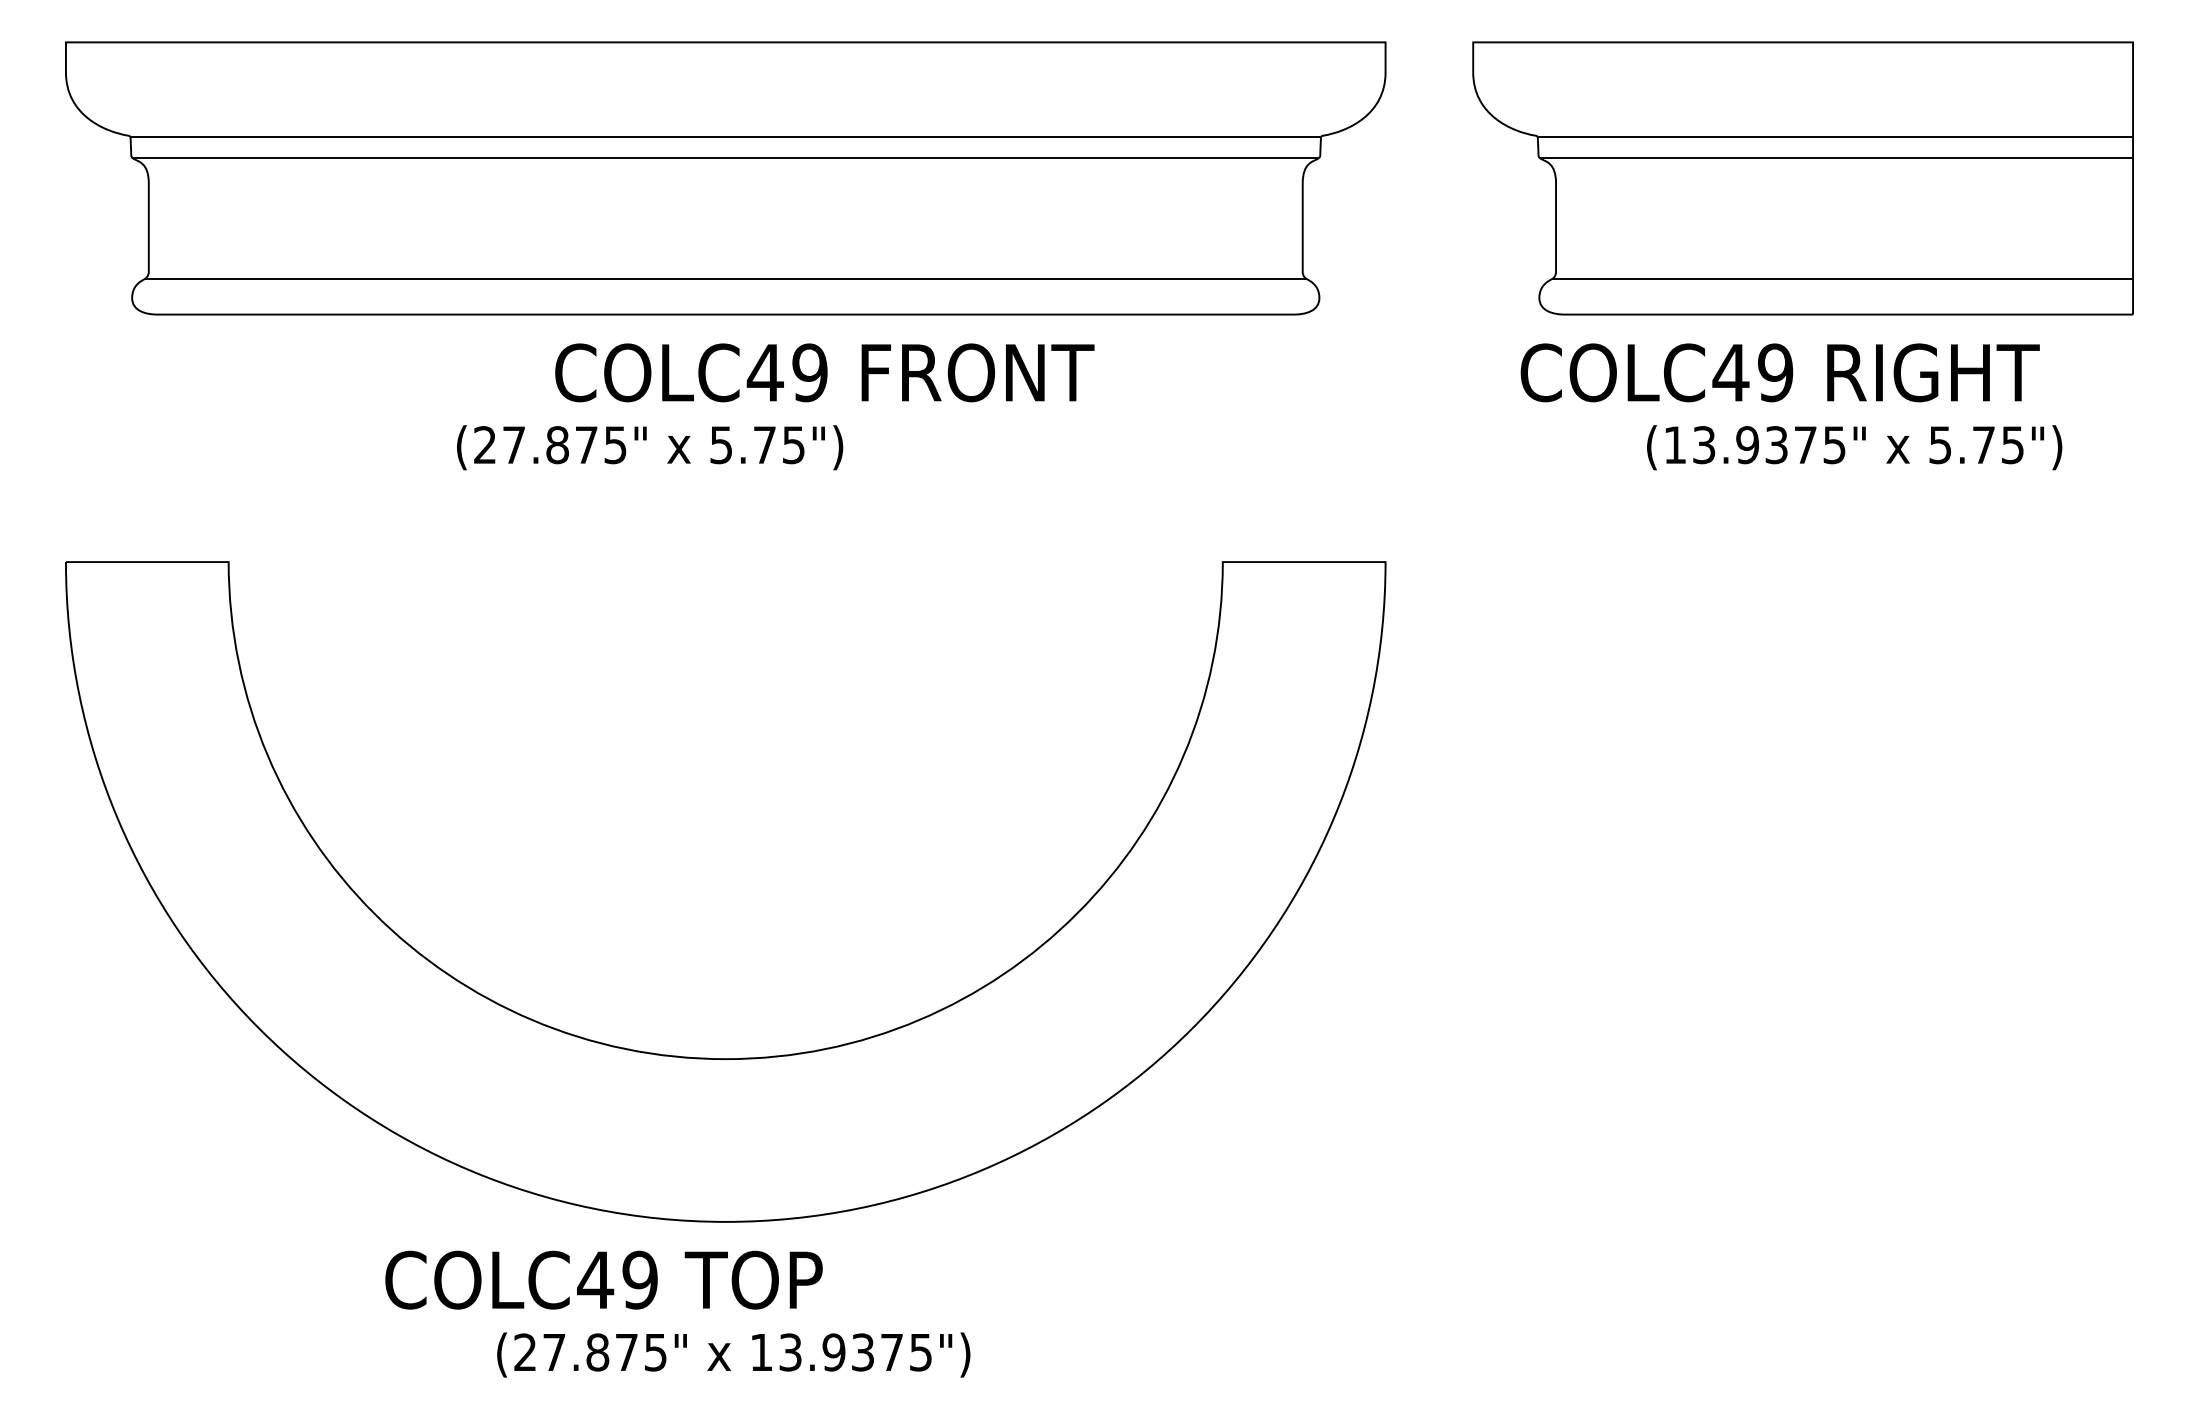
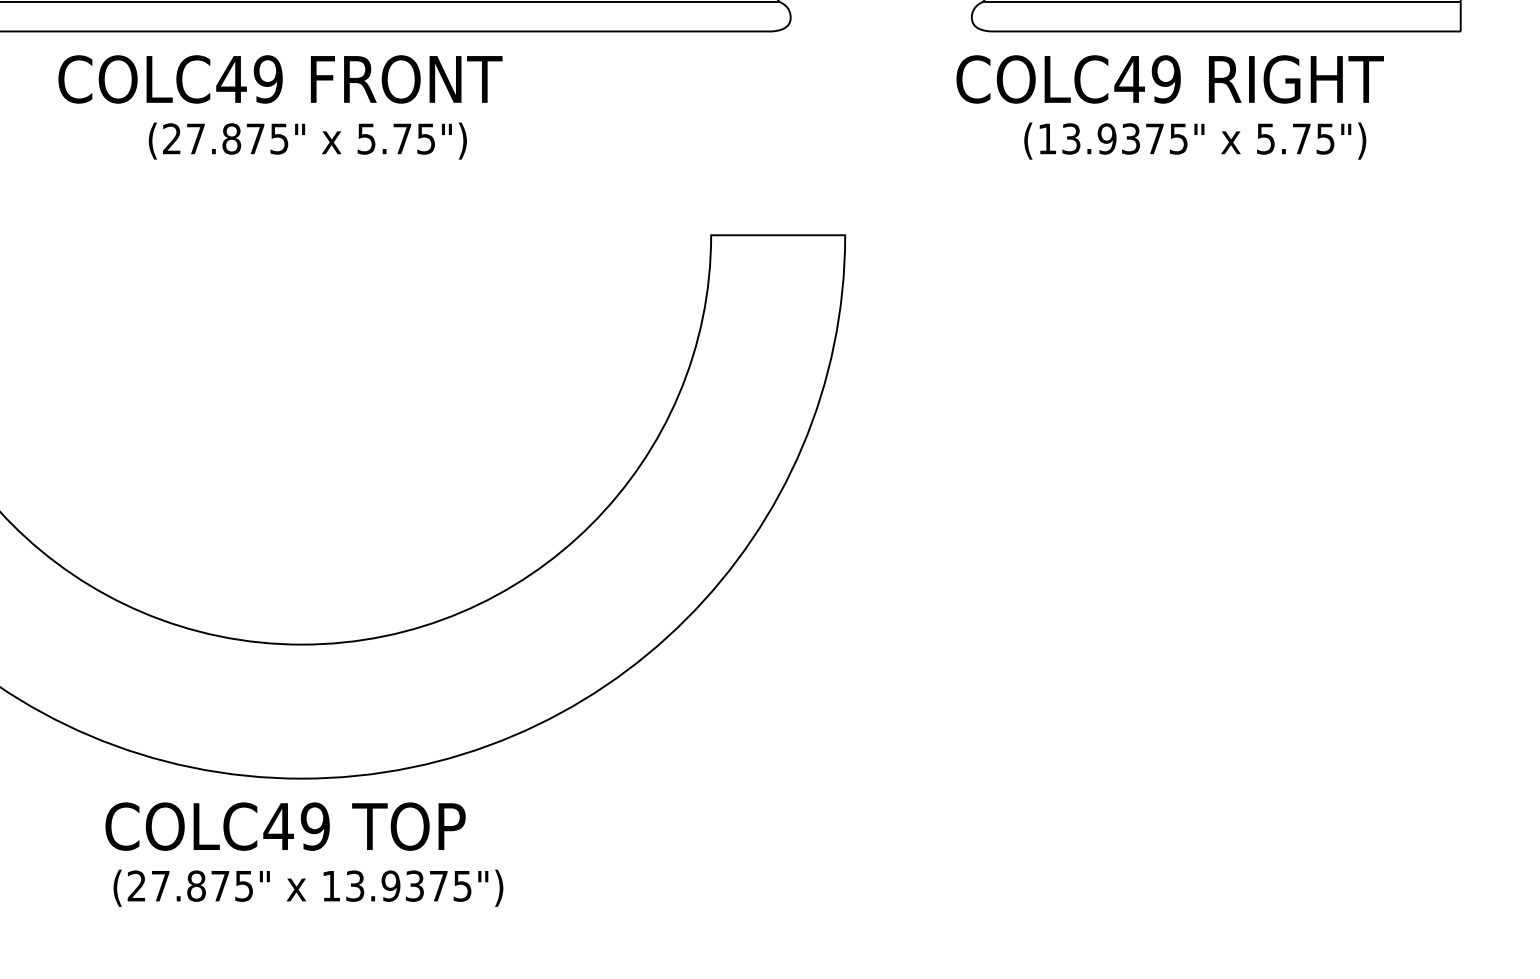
text: (824, 372) -> (280, 79), moved
text: (650, 447) -> (308, 140), moved
text: (1854, 447) -> (1195, 140), moved
text: (603, 1279) -> (285, 826), moved

